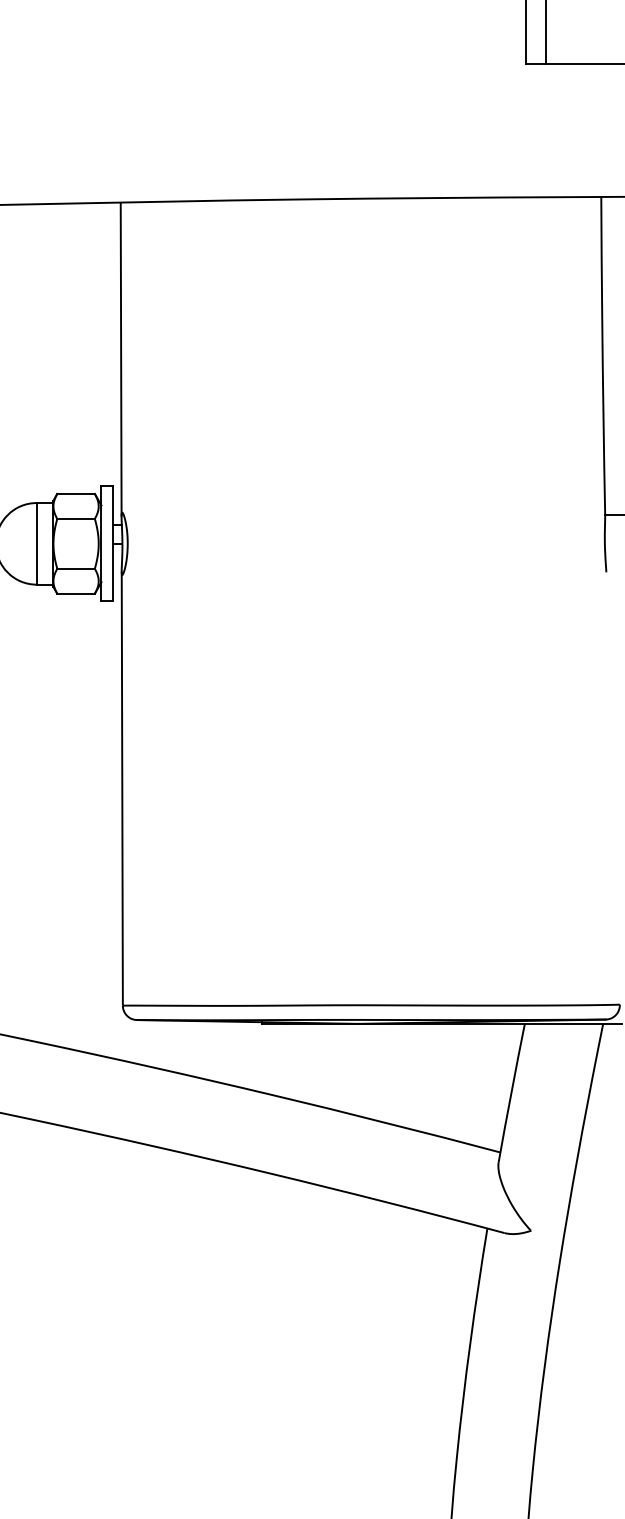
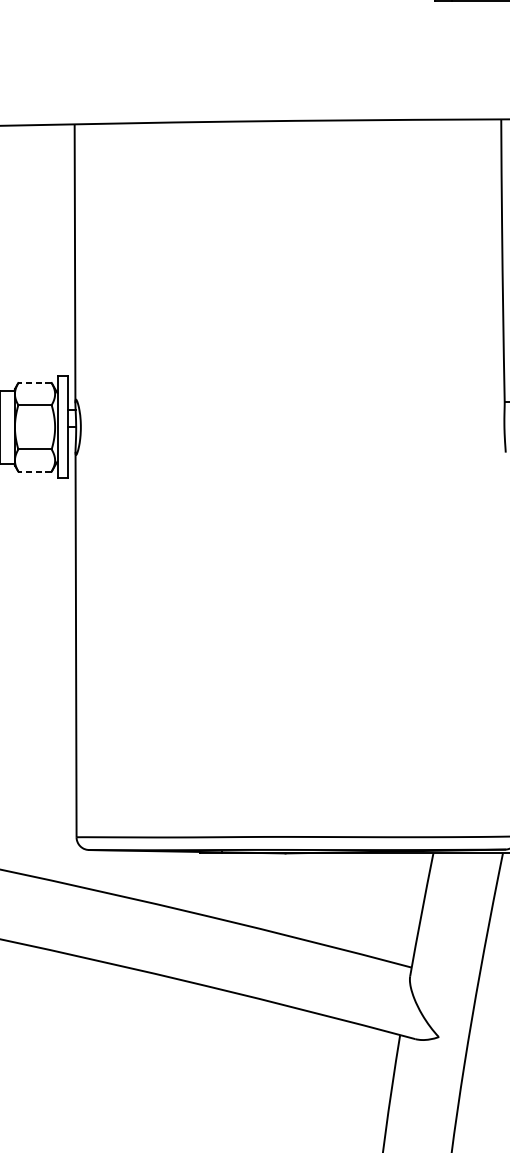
line: (76, 493) -> (35, 382), solid -> dashed
line: (76, 593) -> (35, 471), solid -> dashed

